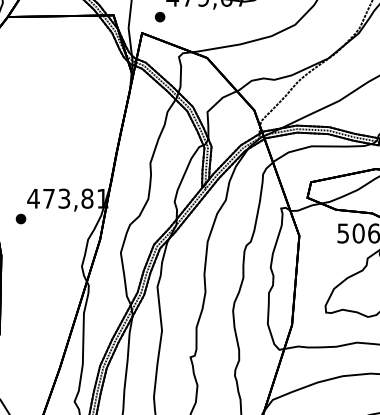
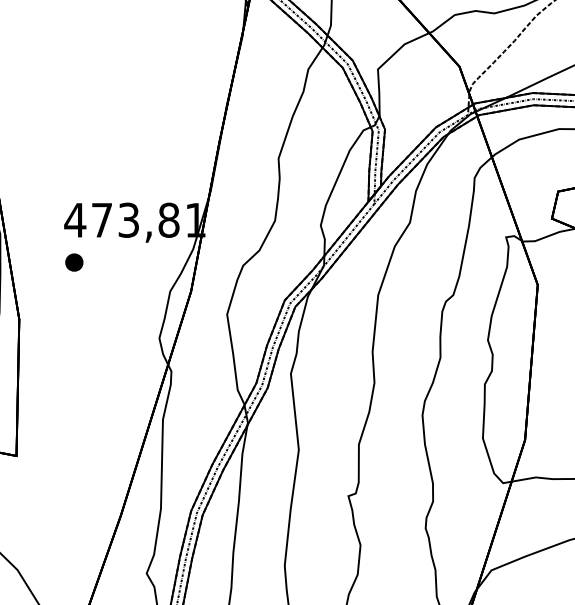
part: (20, 218) -> (73, 261), moved

